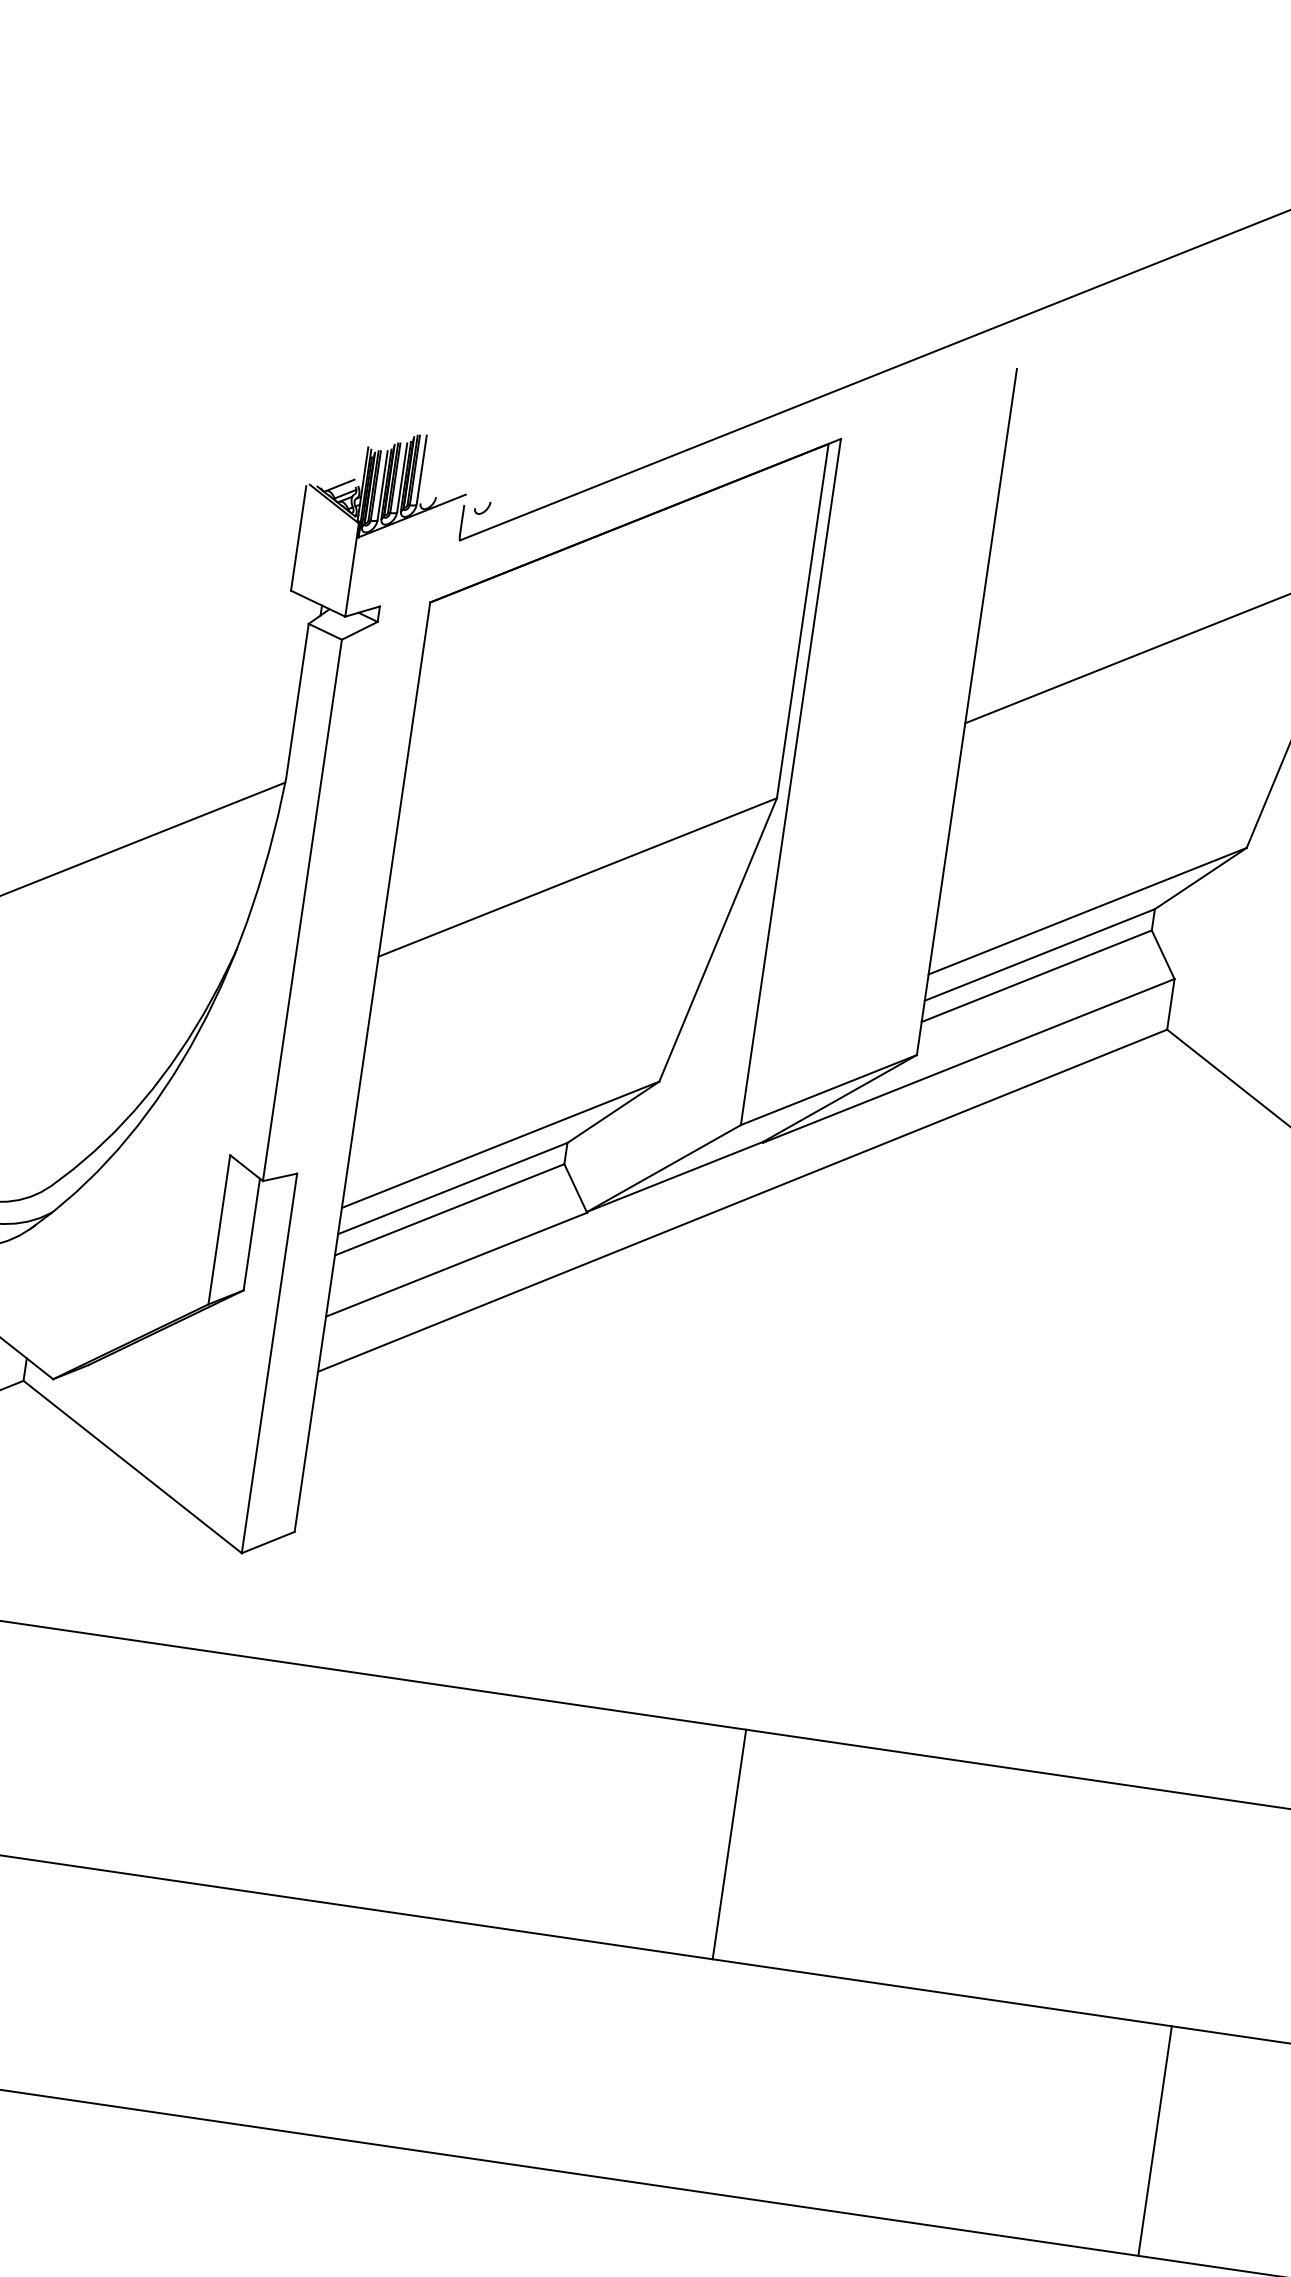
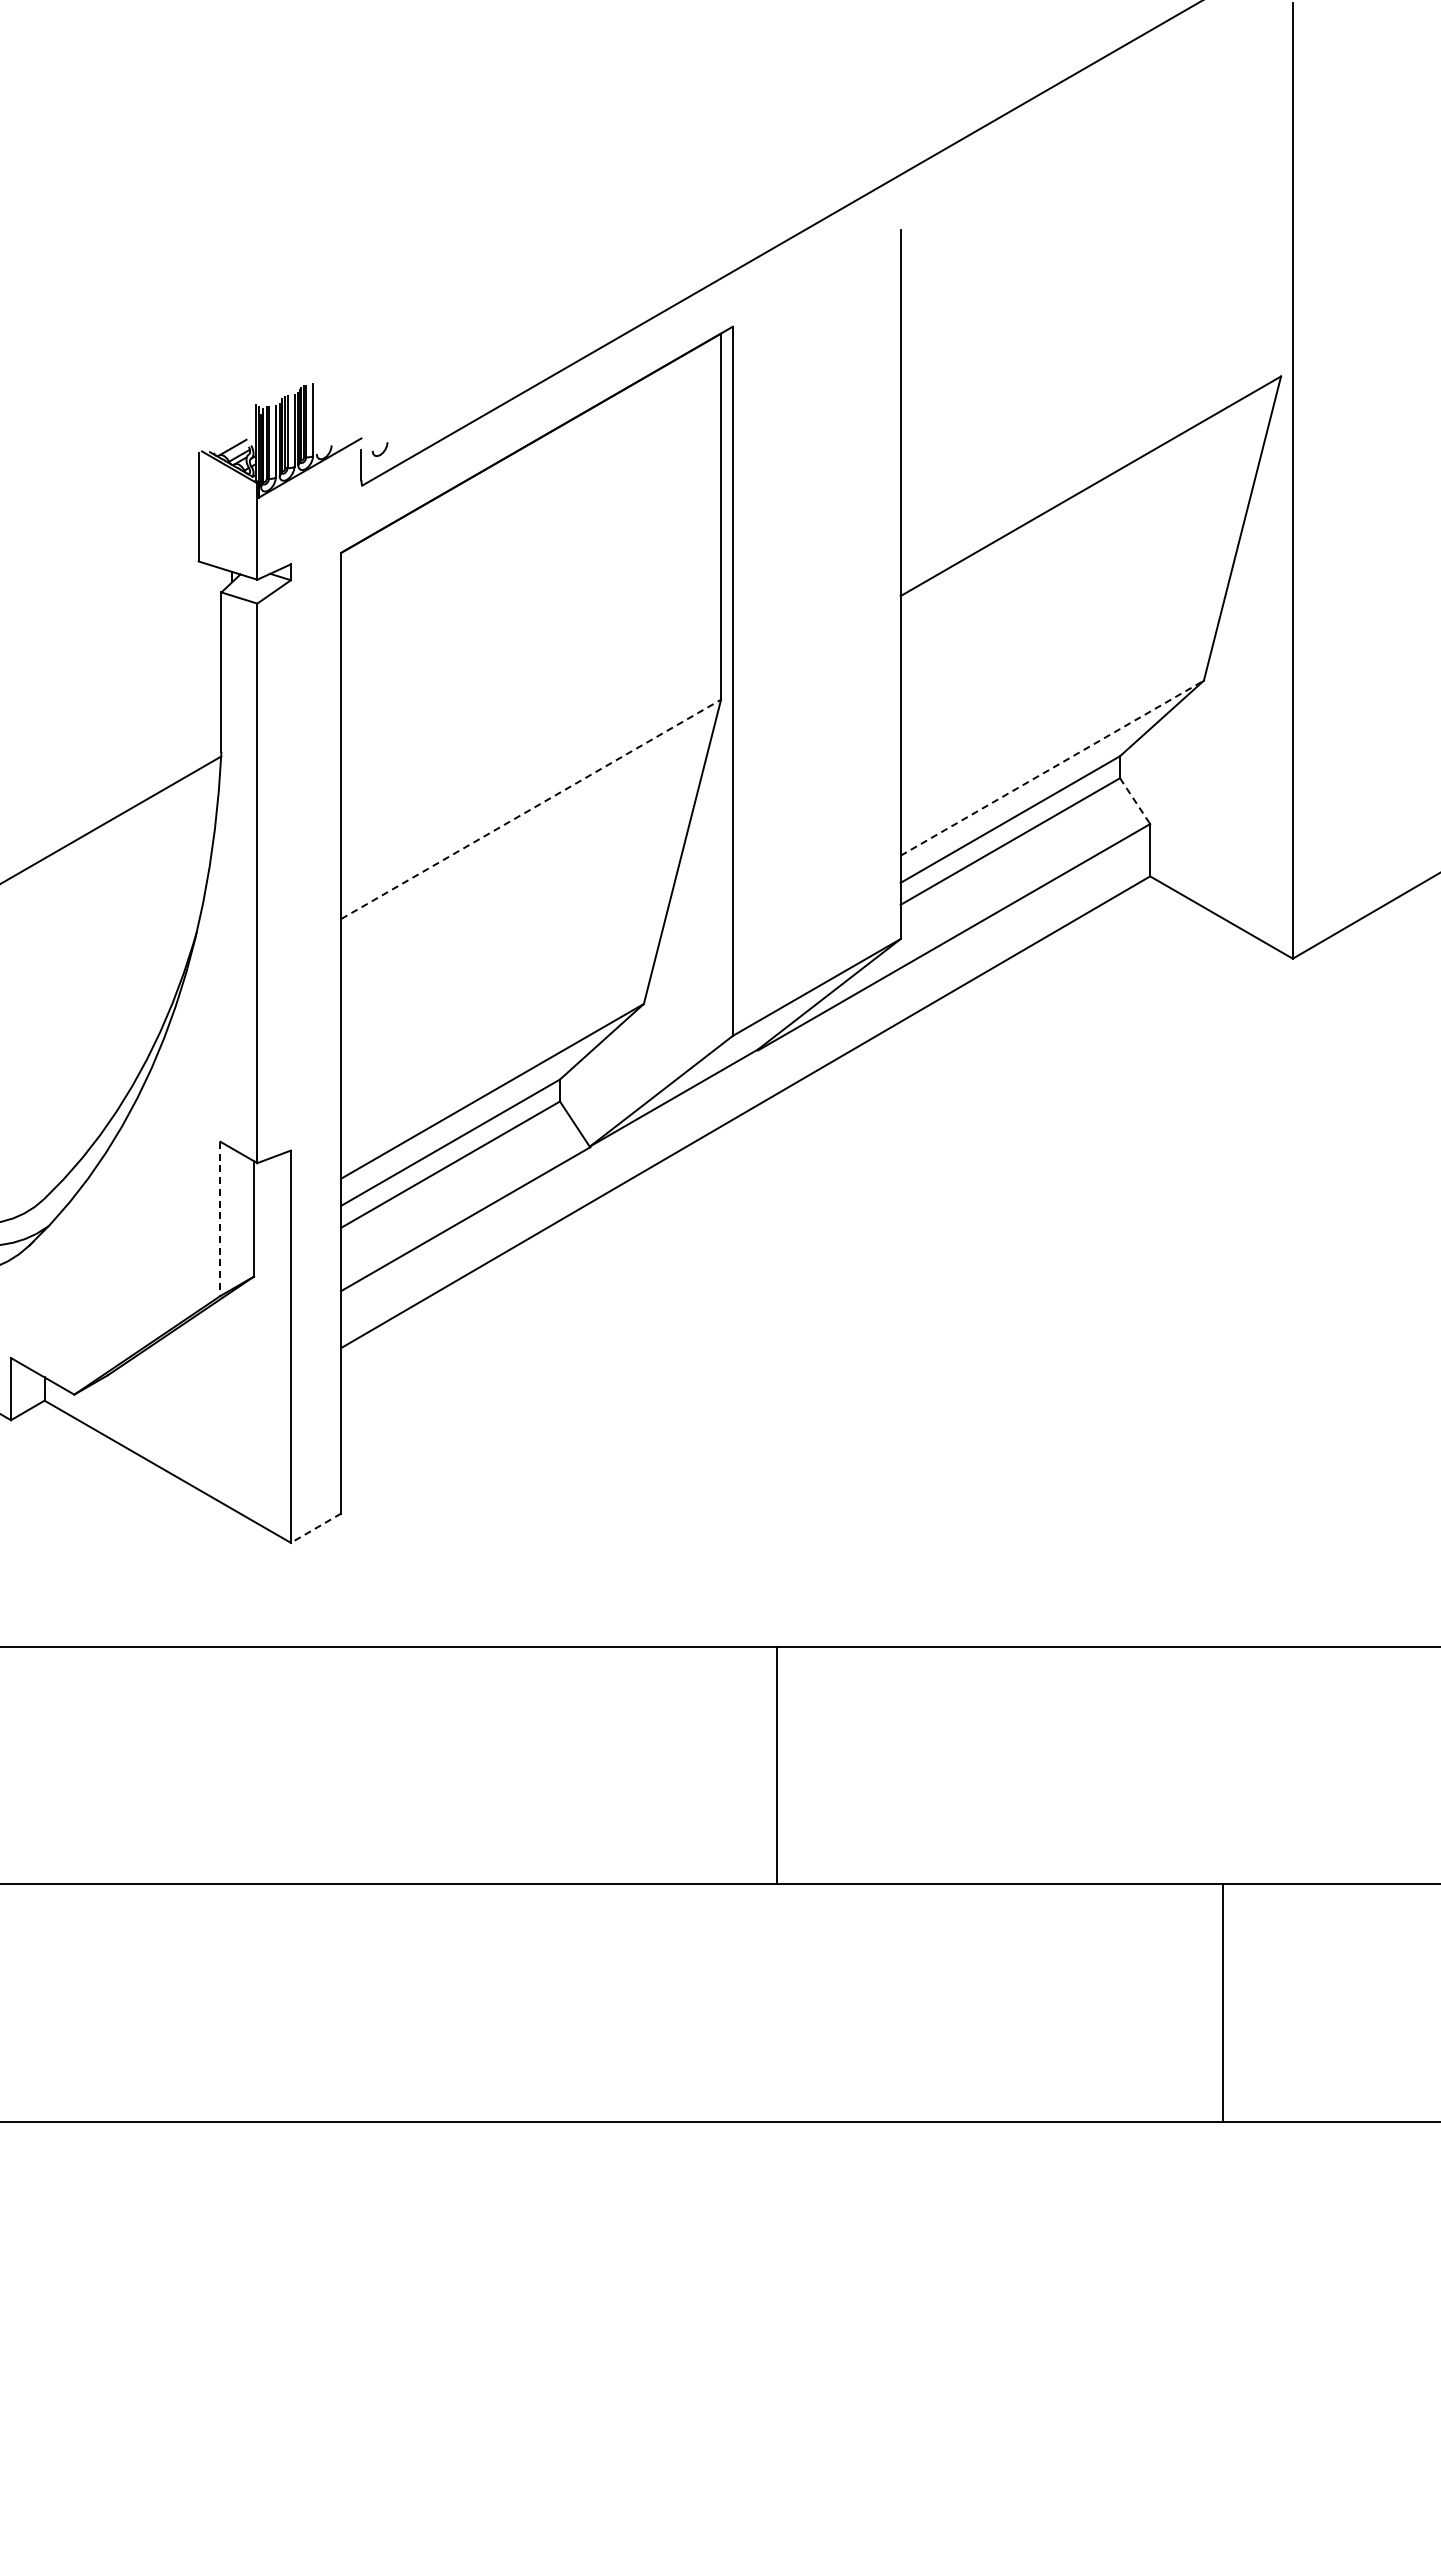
line: (578, 877) -> (531, 809), solid -> dashed
line: (1088, 910) -> (1052, 767), solid -> dashed
line: (1163, 955) -> (1135, 801), solid -> dashed
line: (219, 1230) -> (220, 1219), solid -> dashed
line: (267, 1542) -> (315, 1528), solid -> dashed
line: (729, 1844) -> (777, 1765), moved
line: (1155, 2140) -> (1223, 2002), moved

